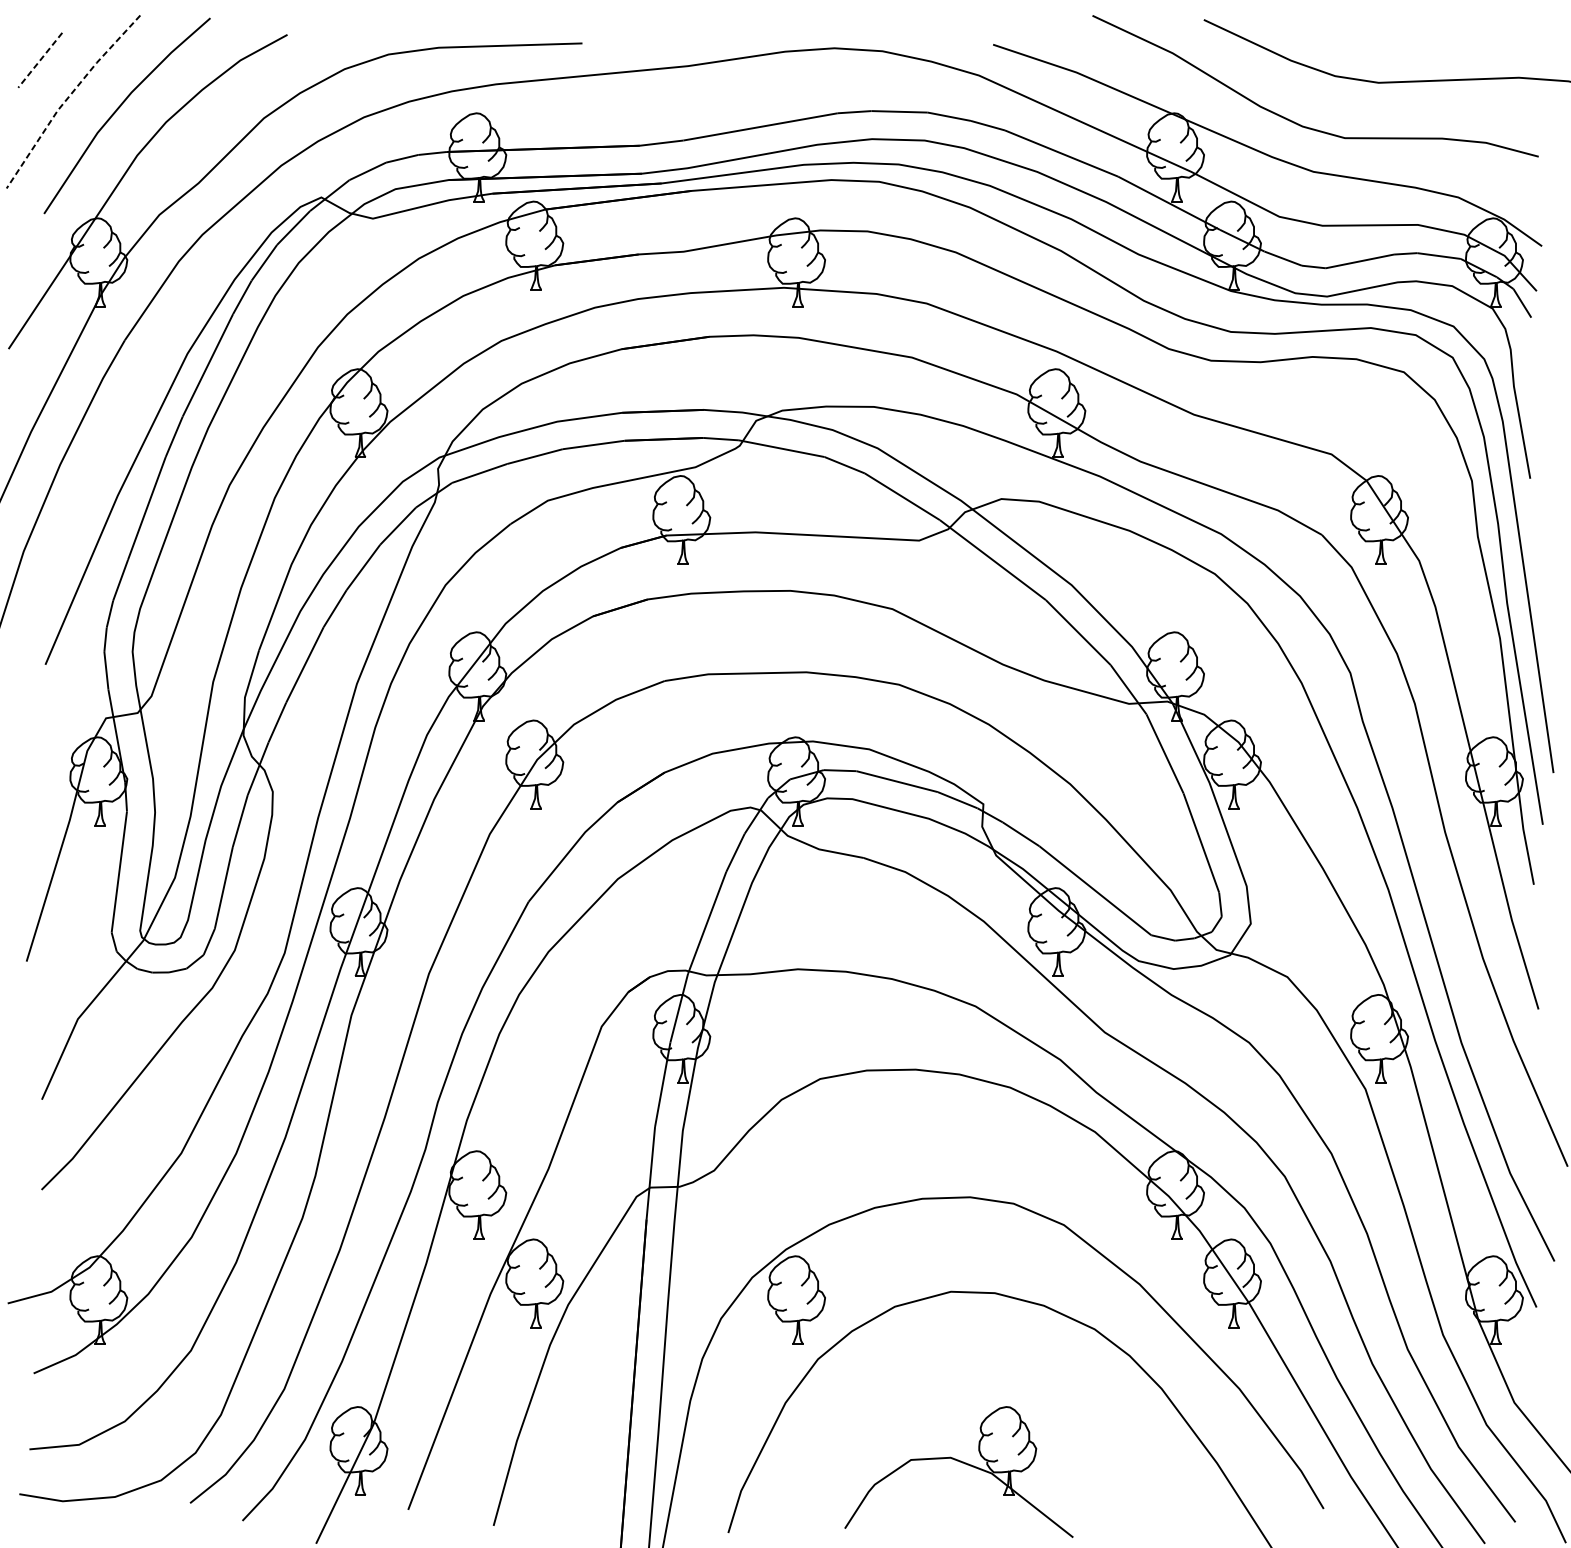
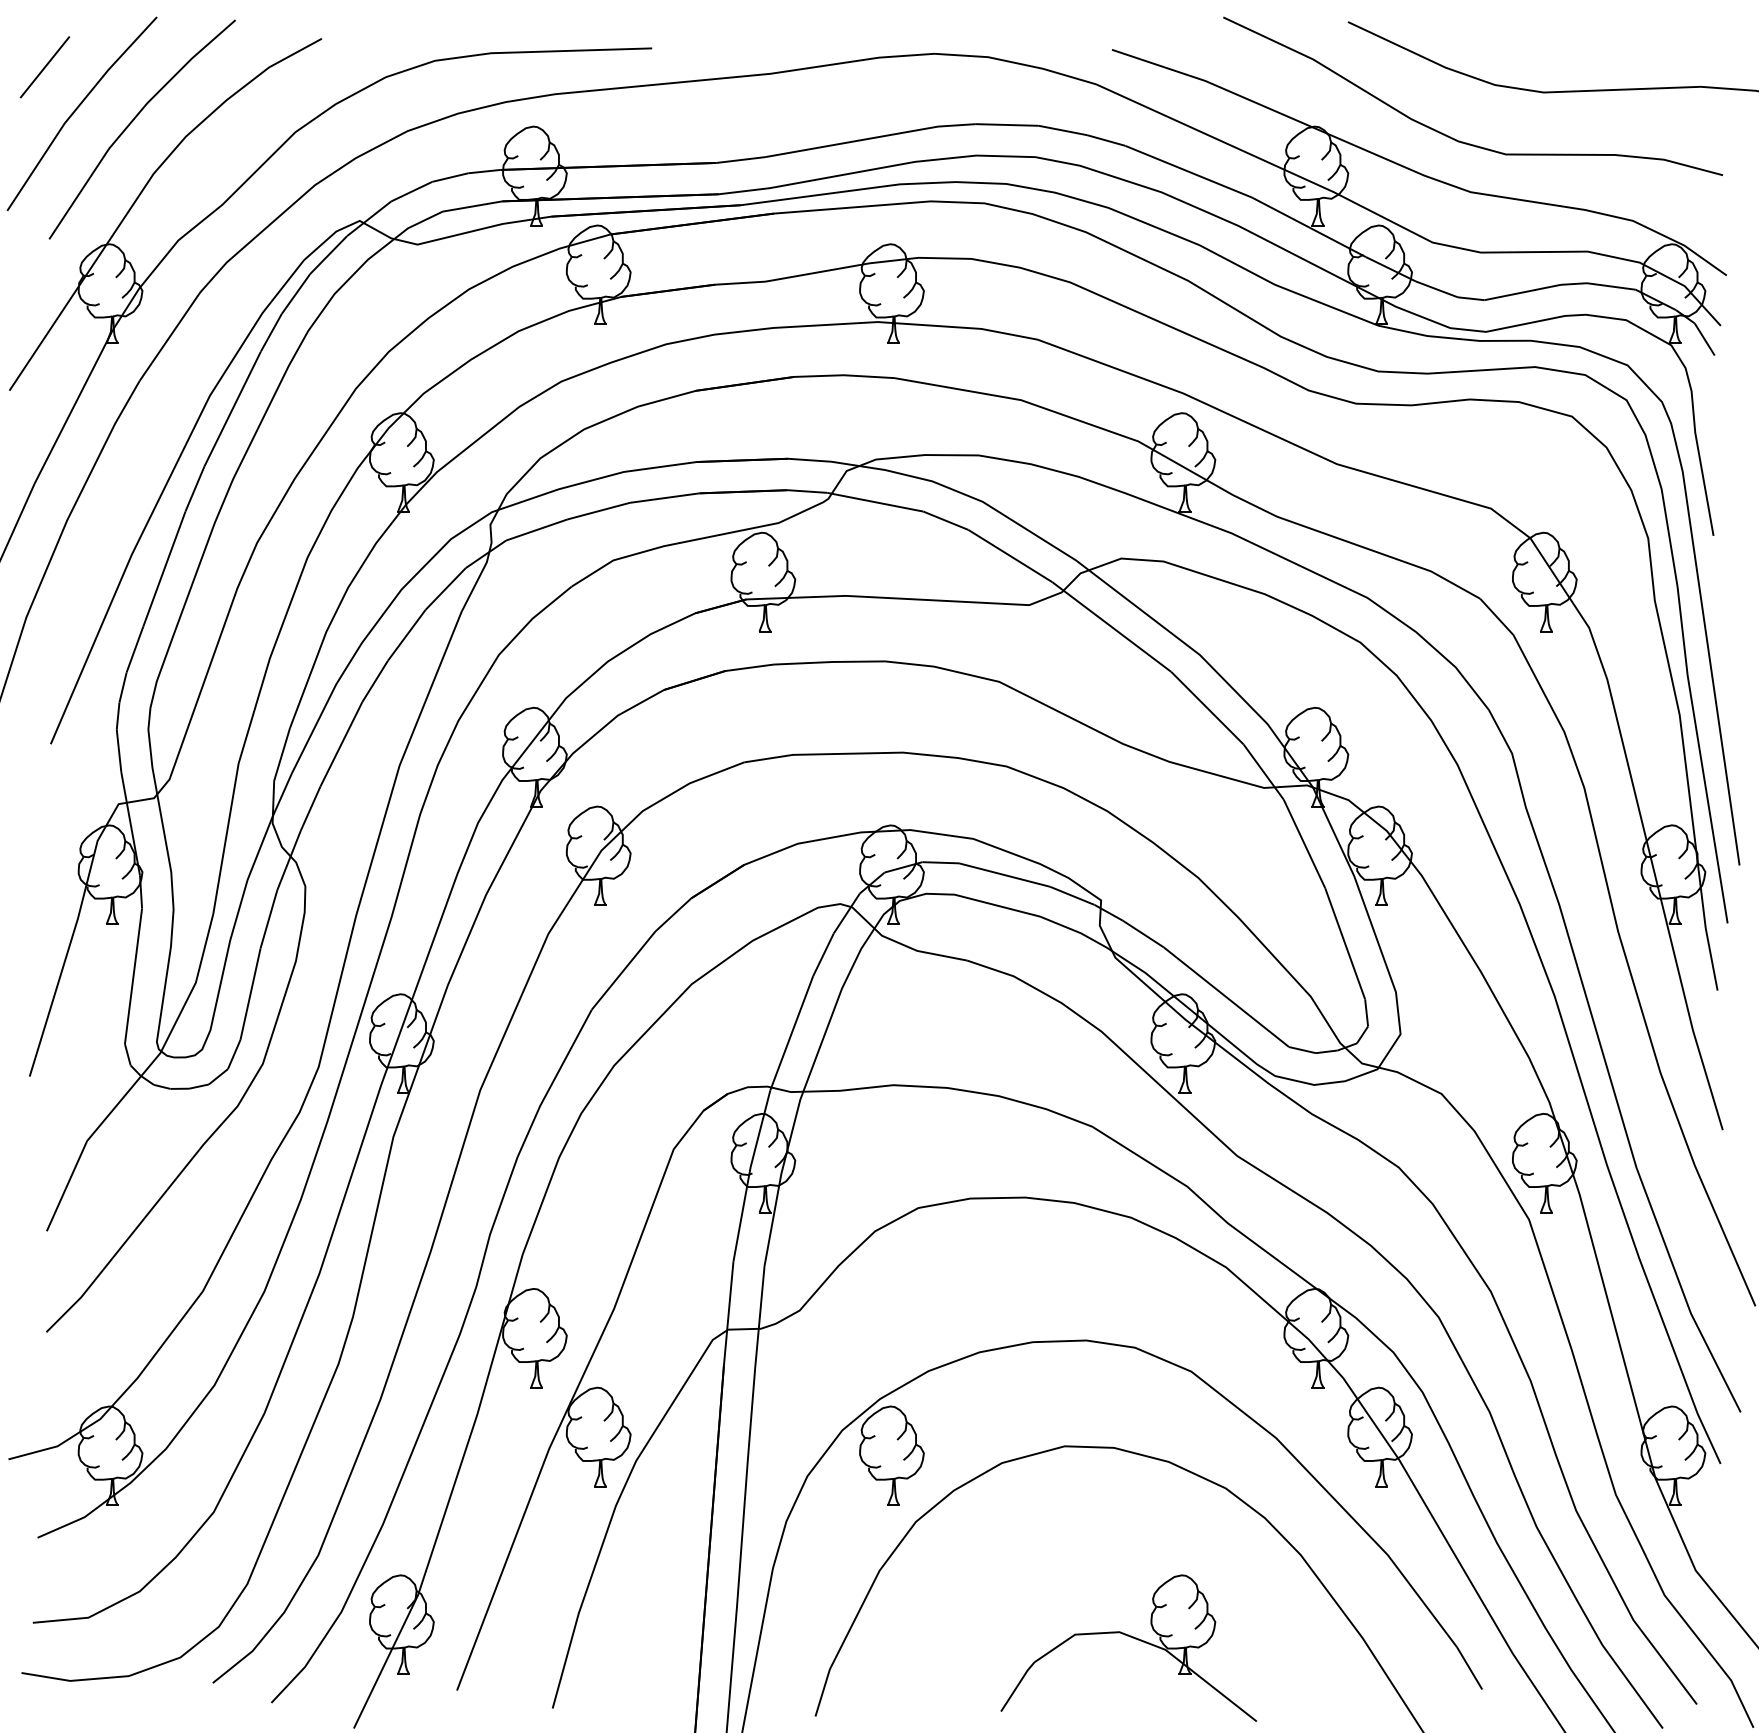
line: (39, 60) -> (44, 67), dashed -> solid
line: (68, 97) -> (76, 109), dashed -> solid
part: (962, 1463) -> (1132, 1638), moved

